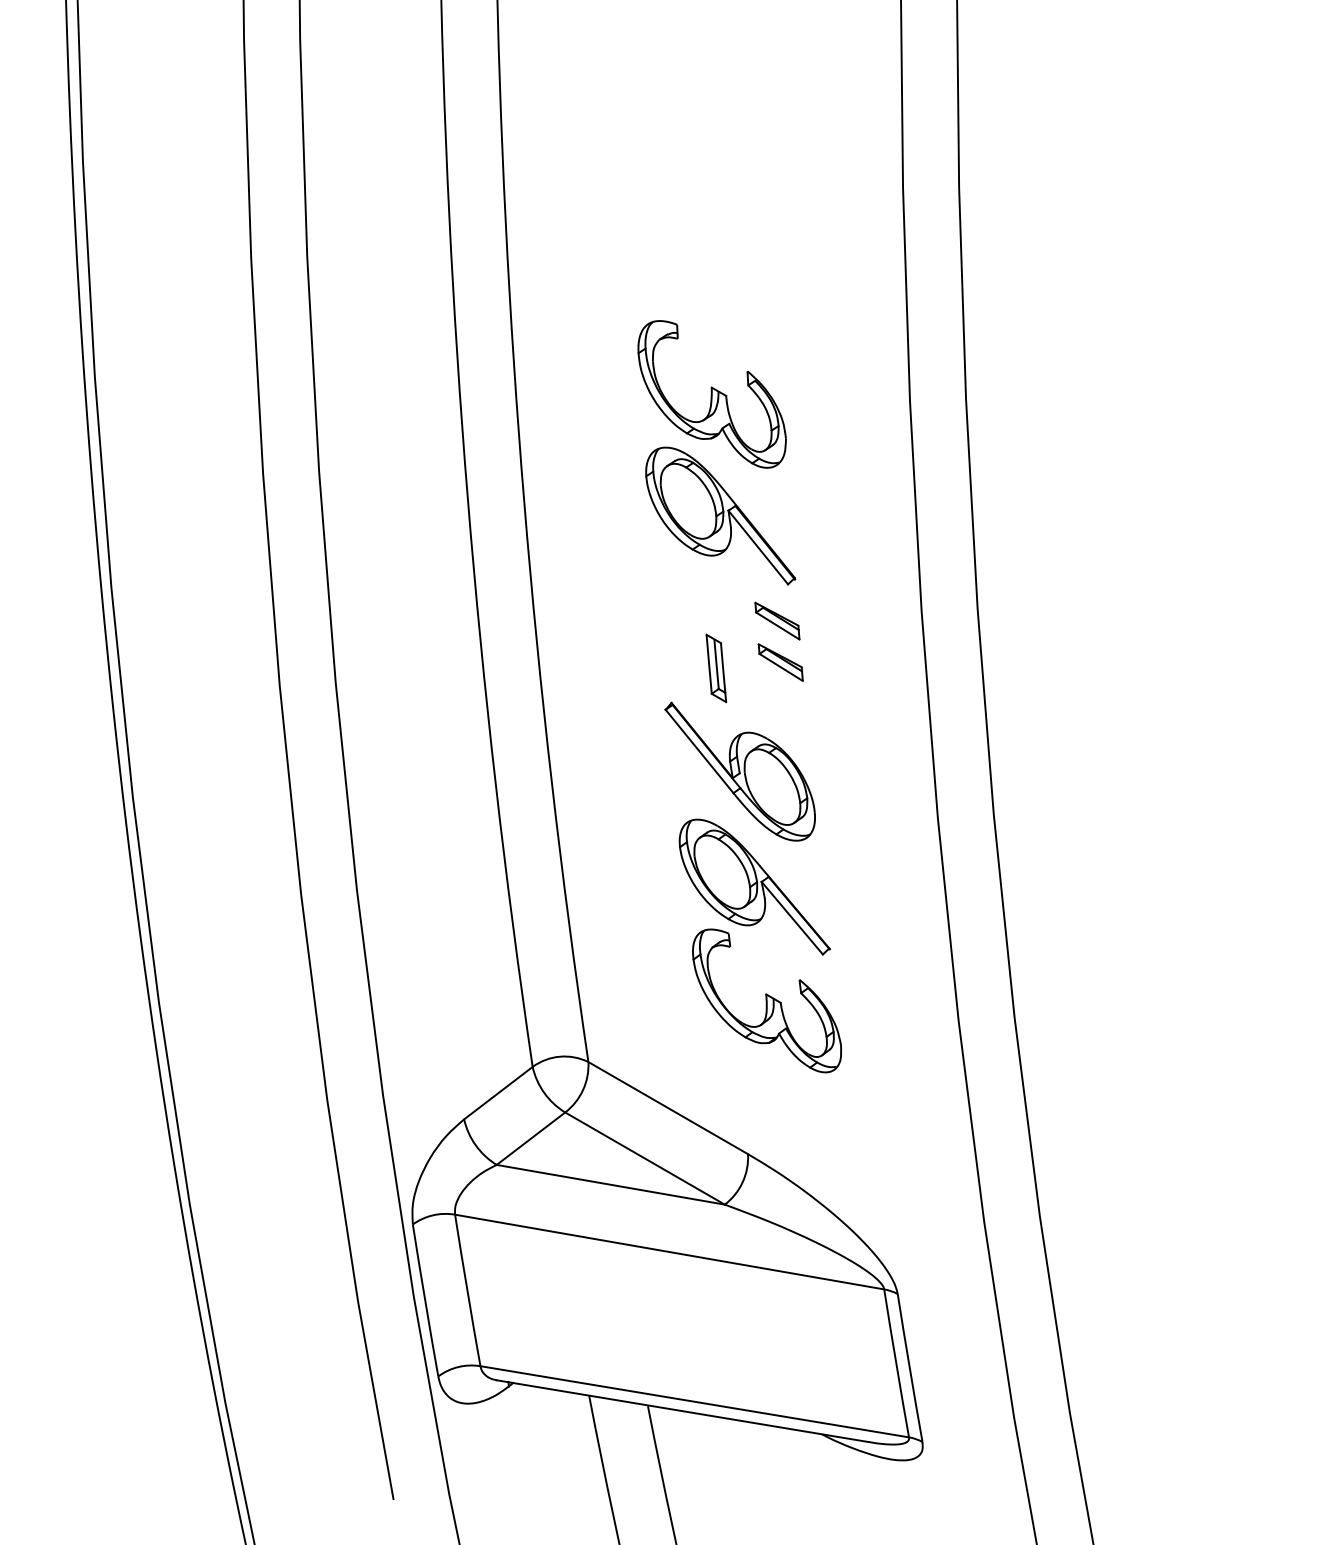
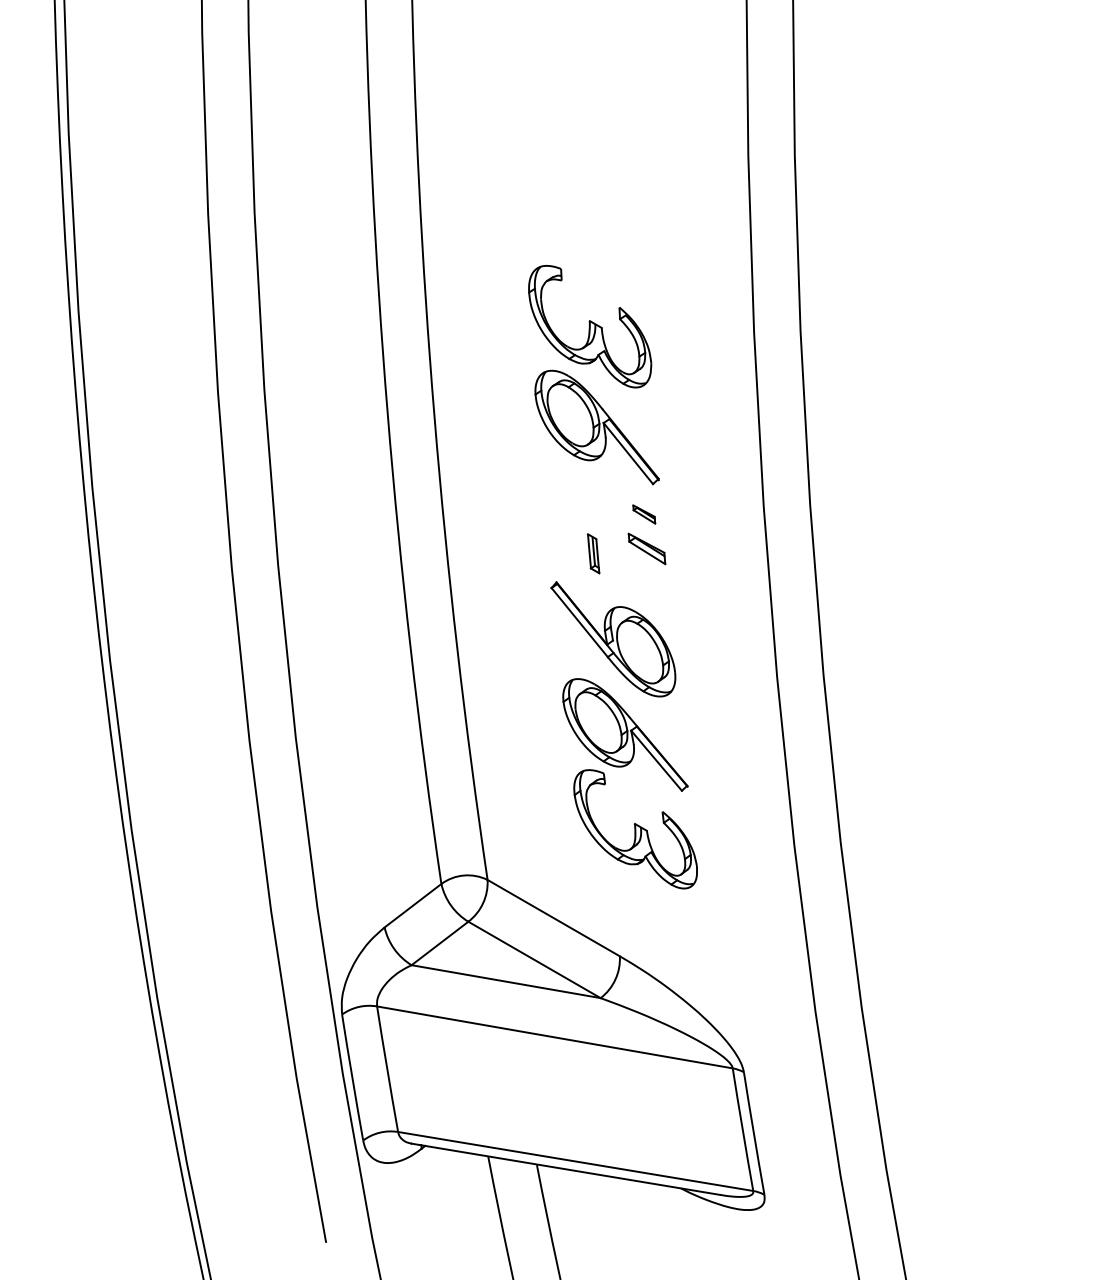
part: (777, 620) -> (644, 514), size x0.6
part: (716, 668) -> (593, 553), size x0.7

